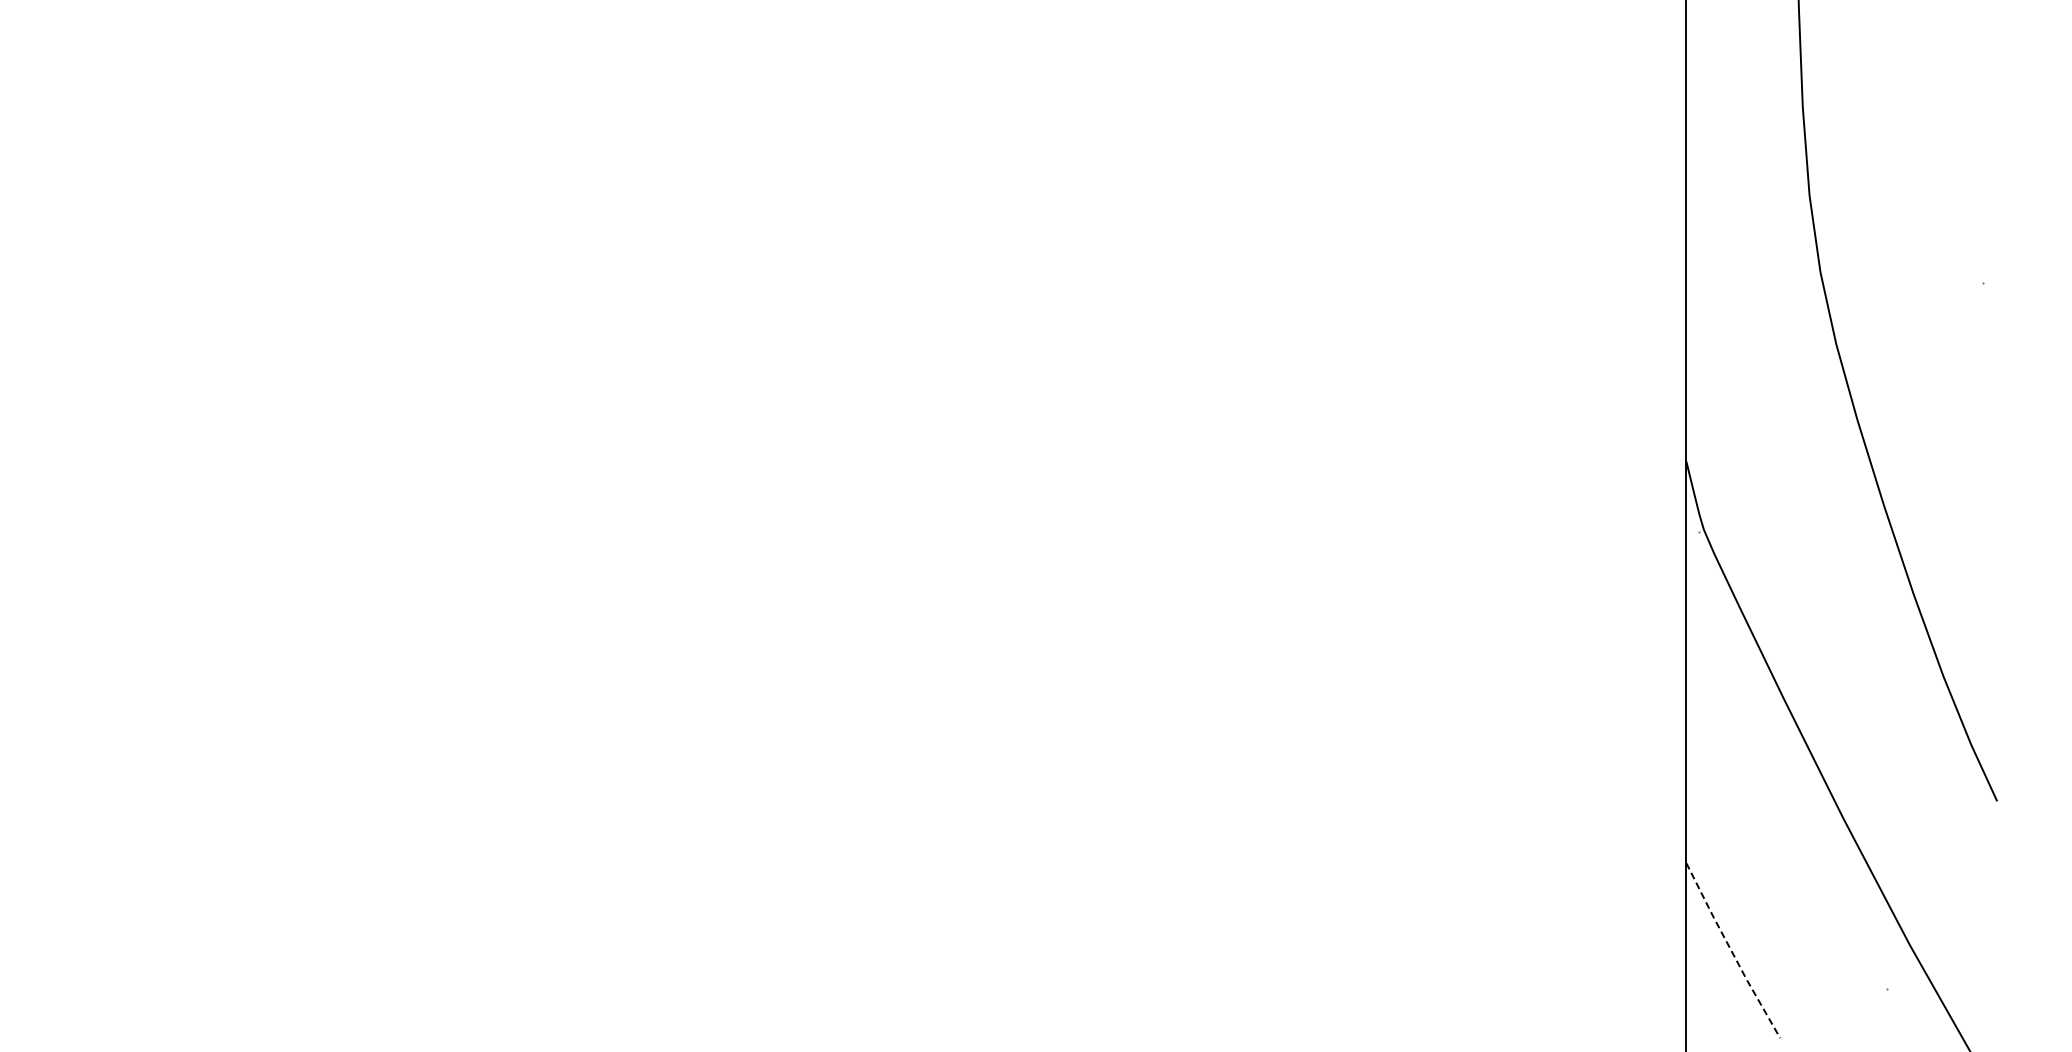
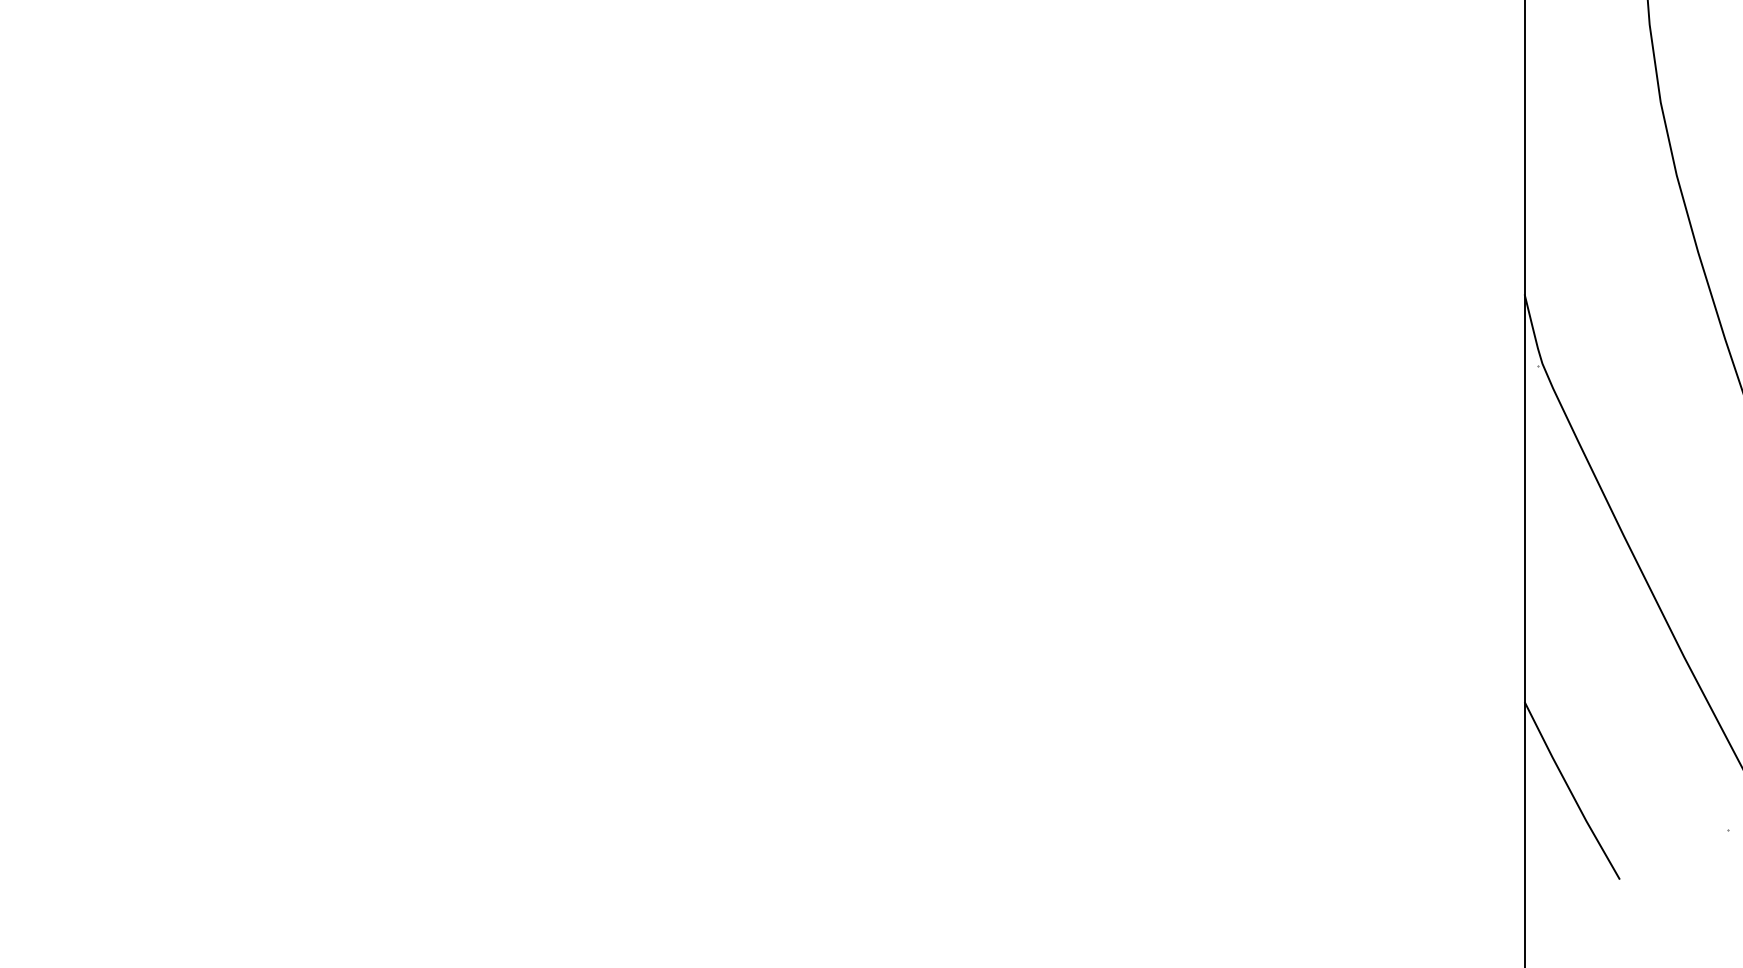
line: (1731, 951) -> (1570, 791), dashed -> solid

